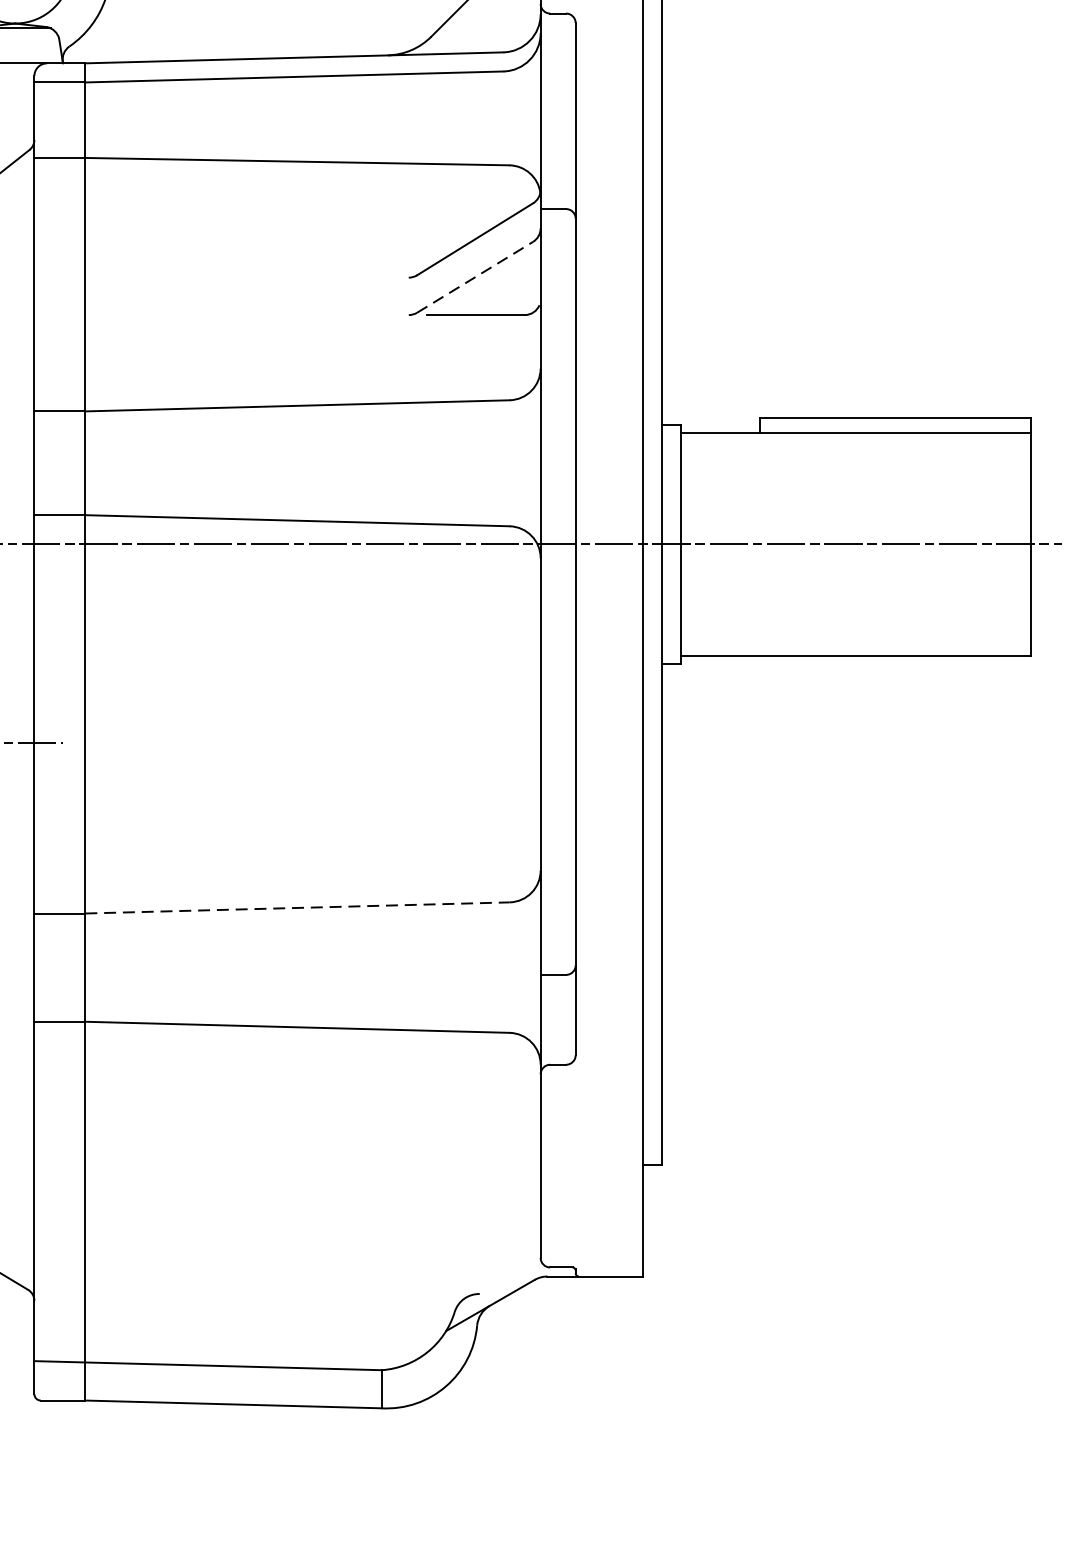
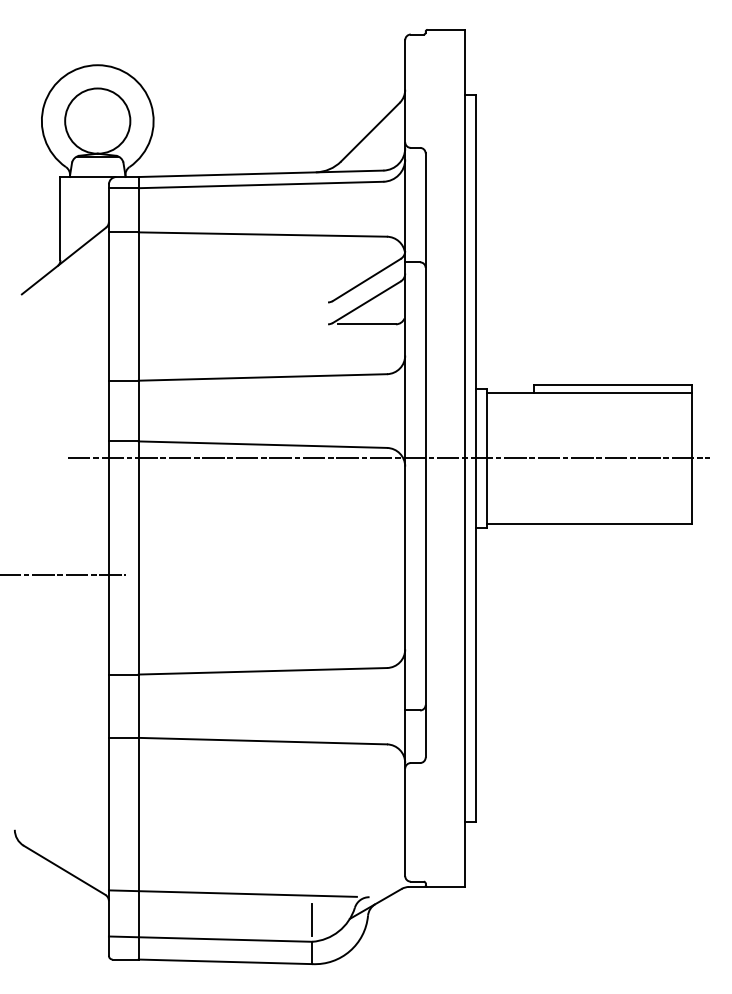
line: (474, 277) -> (366, 302), dashed -> solid
line: (298, 908) -> (263, 671), dashed -> solid
line: (245, 1287) -> (232, 893), added
line: (382, 1332) -> (312, 919), added

